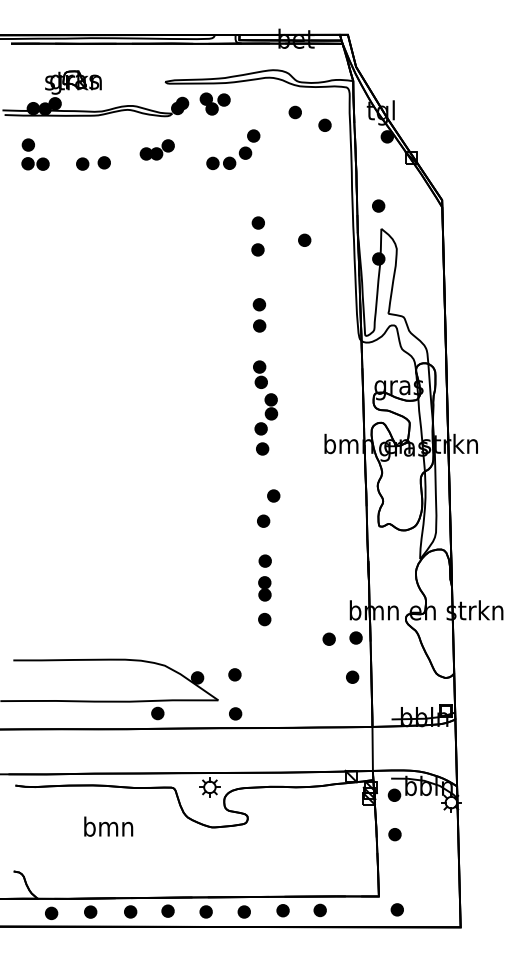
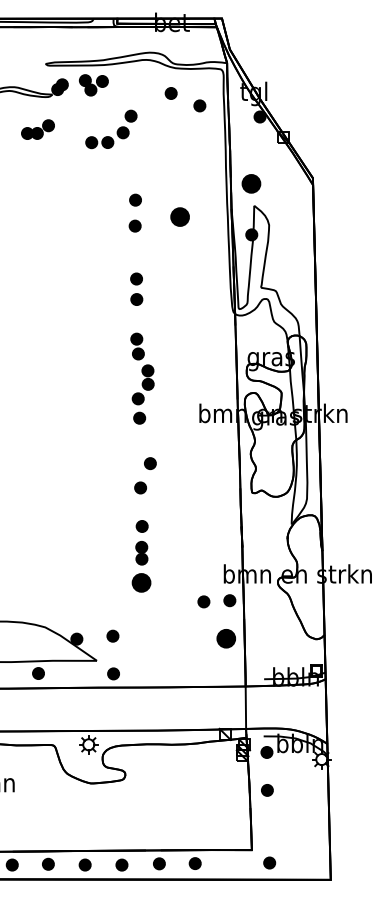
part: (378, 205) -> (251, 183), size x1.6
part: (304, 239) -> (180, 216), size x1.6
part: (264, 619) -> (141, 582), size x1.6
part: (352, 676) -> (226, 637), size x1.6

